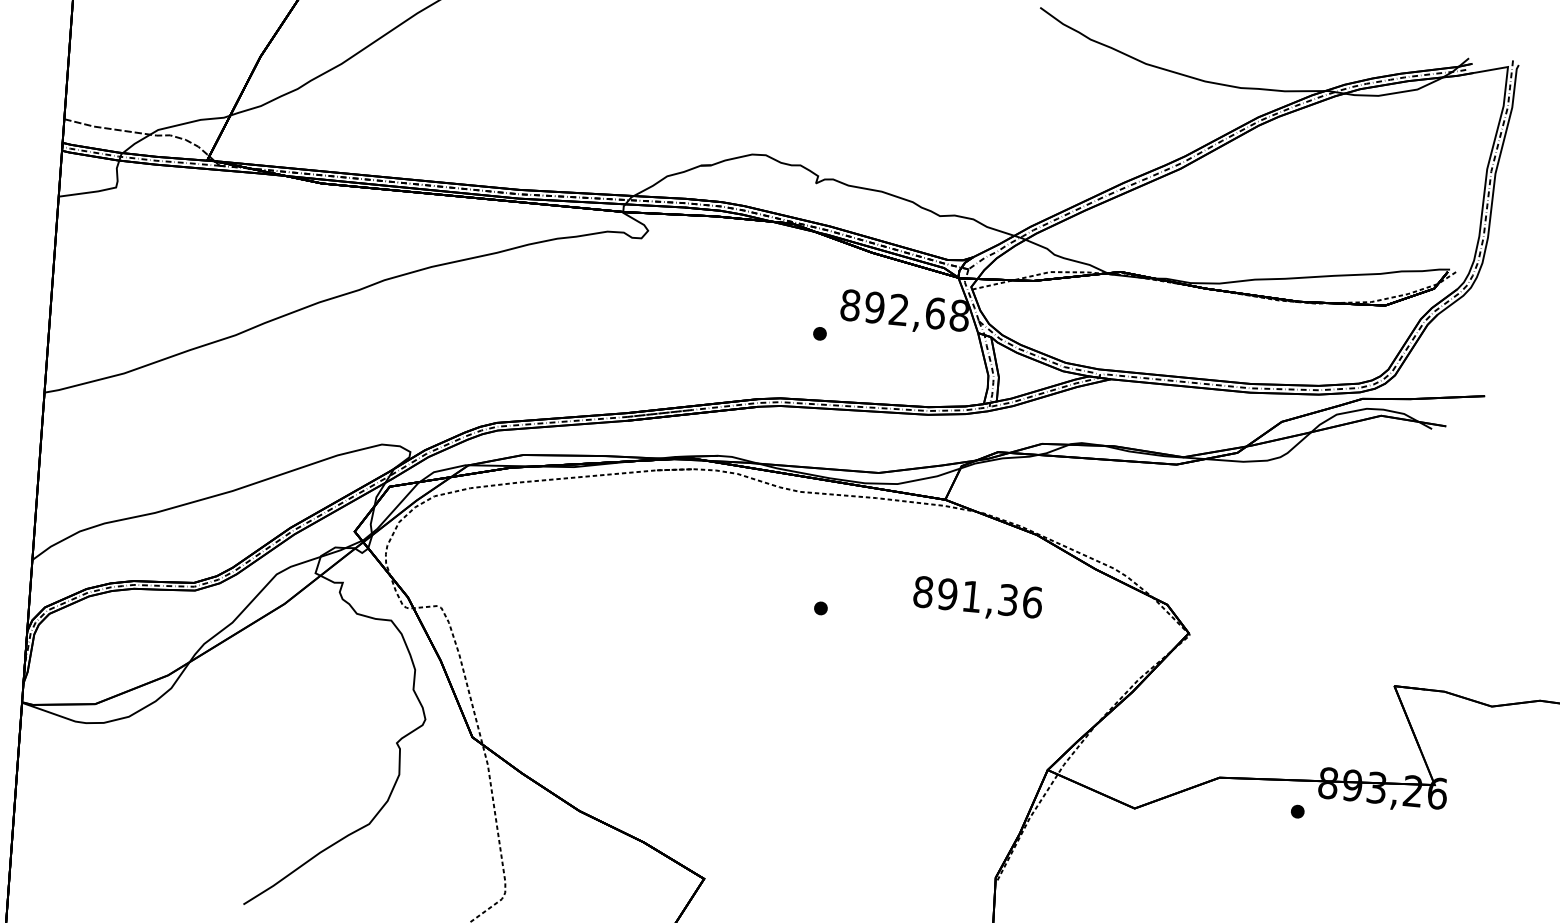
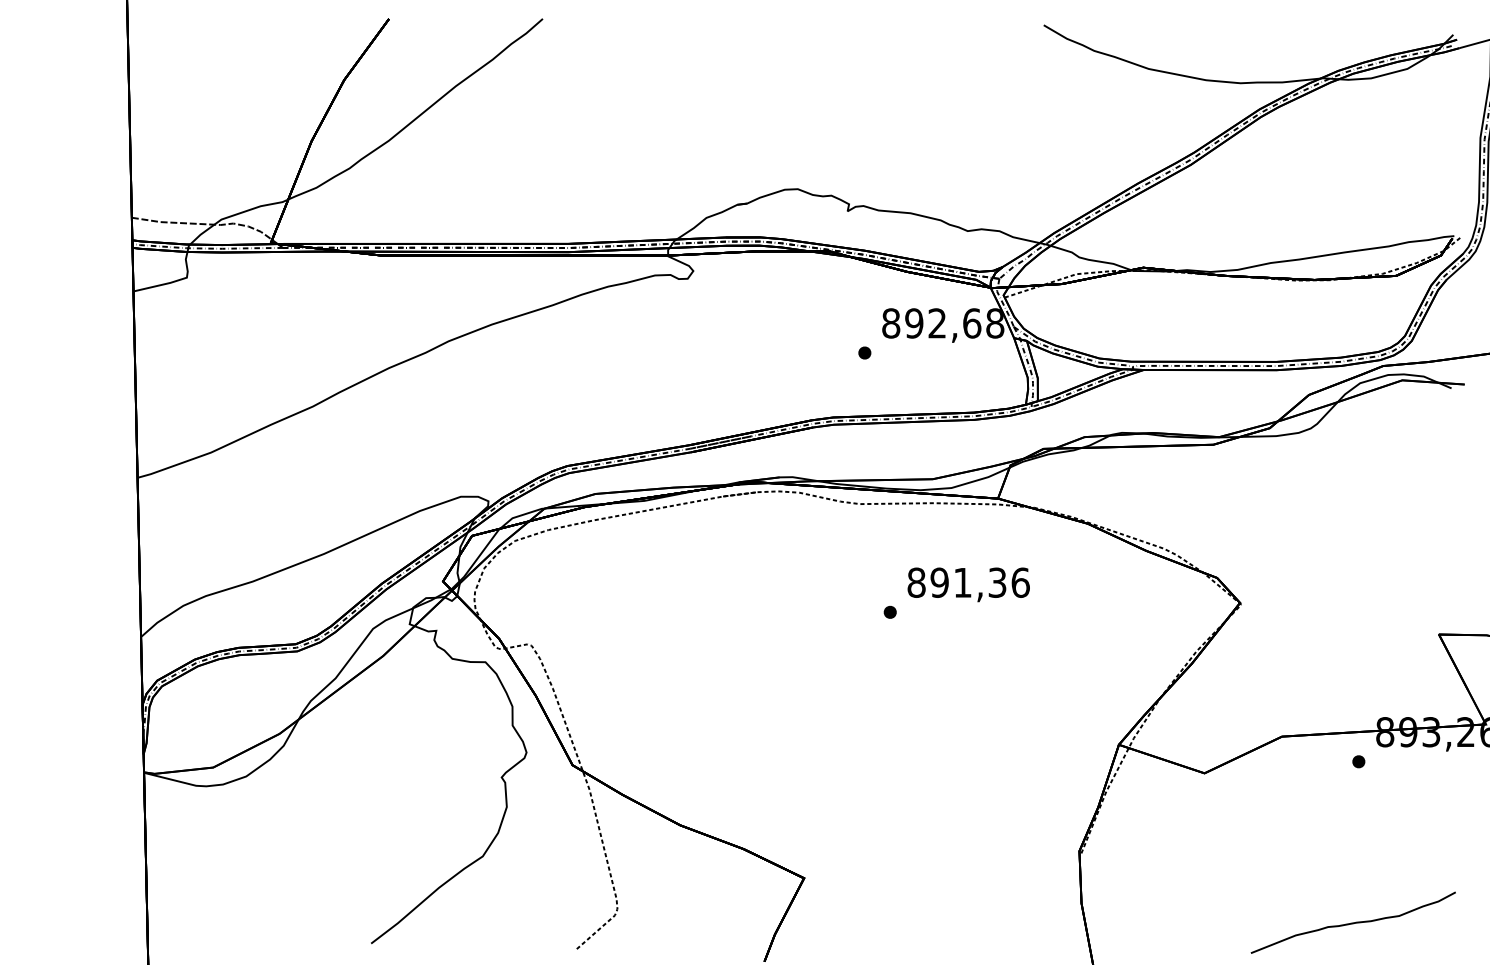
text: (977, 599) -> (968, 584), moved

